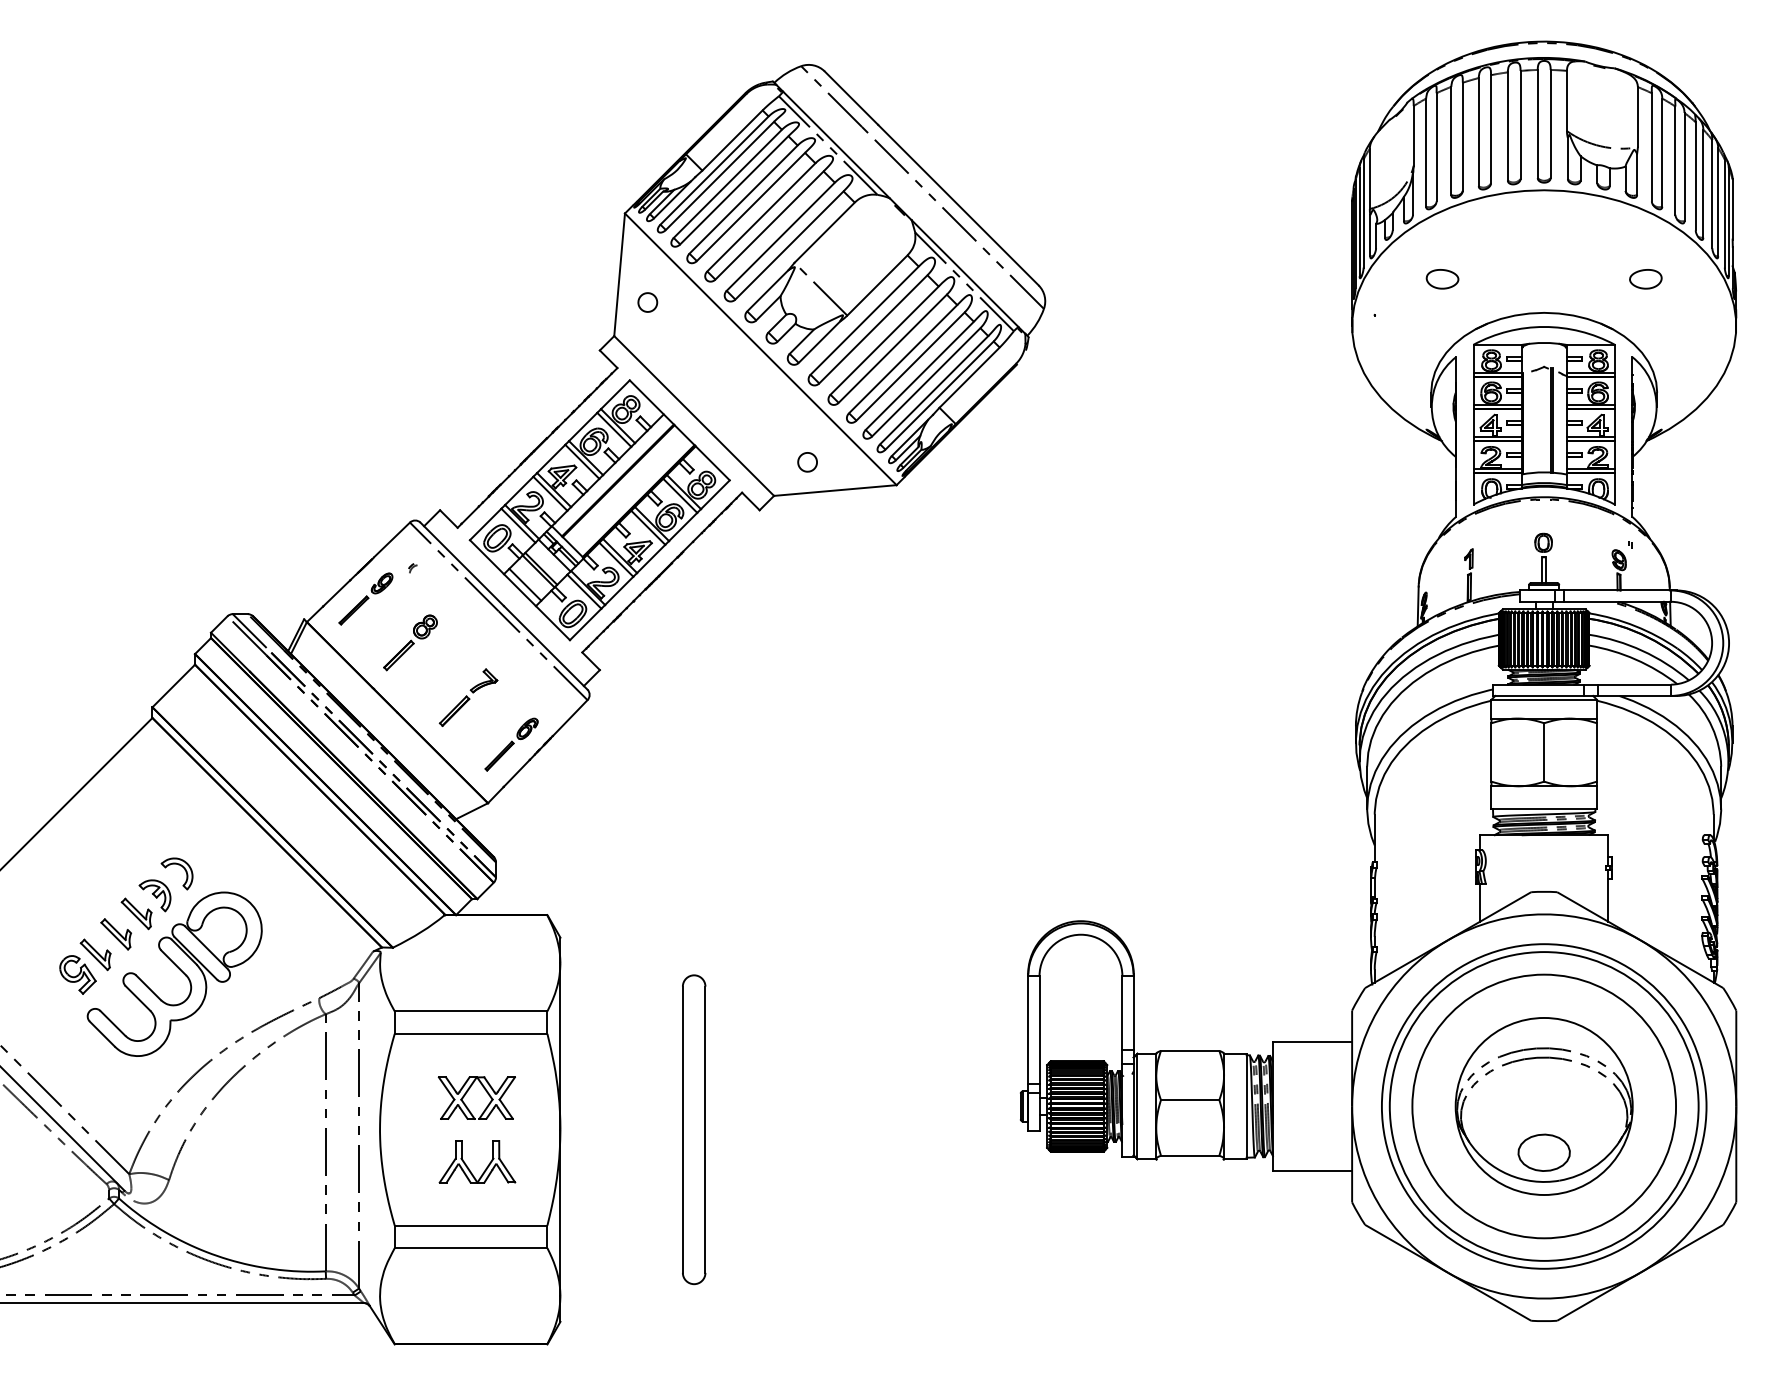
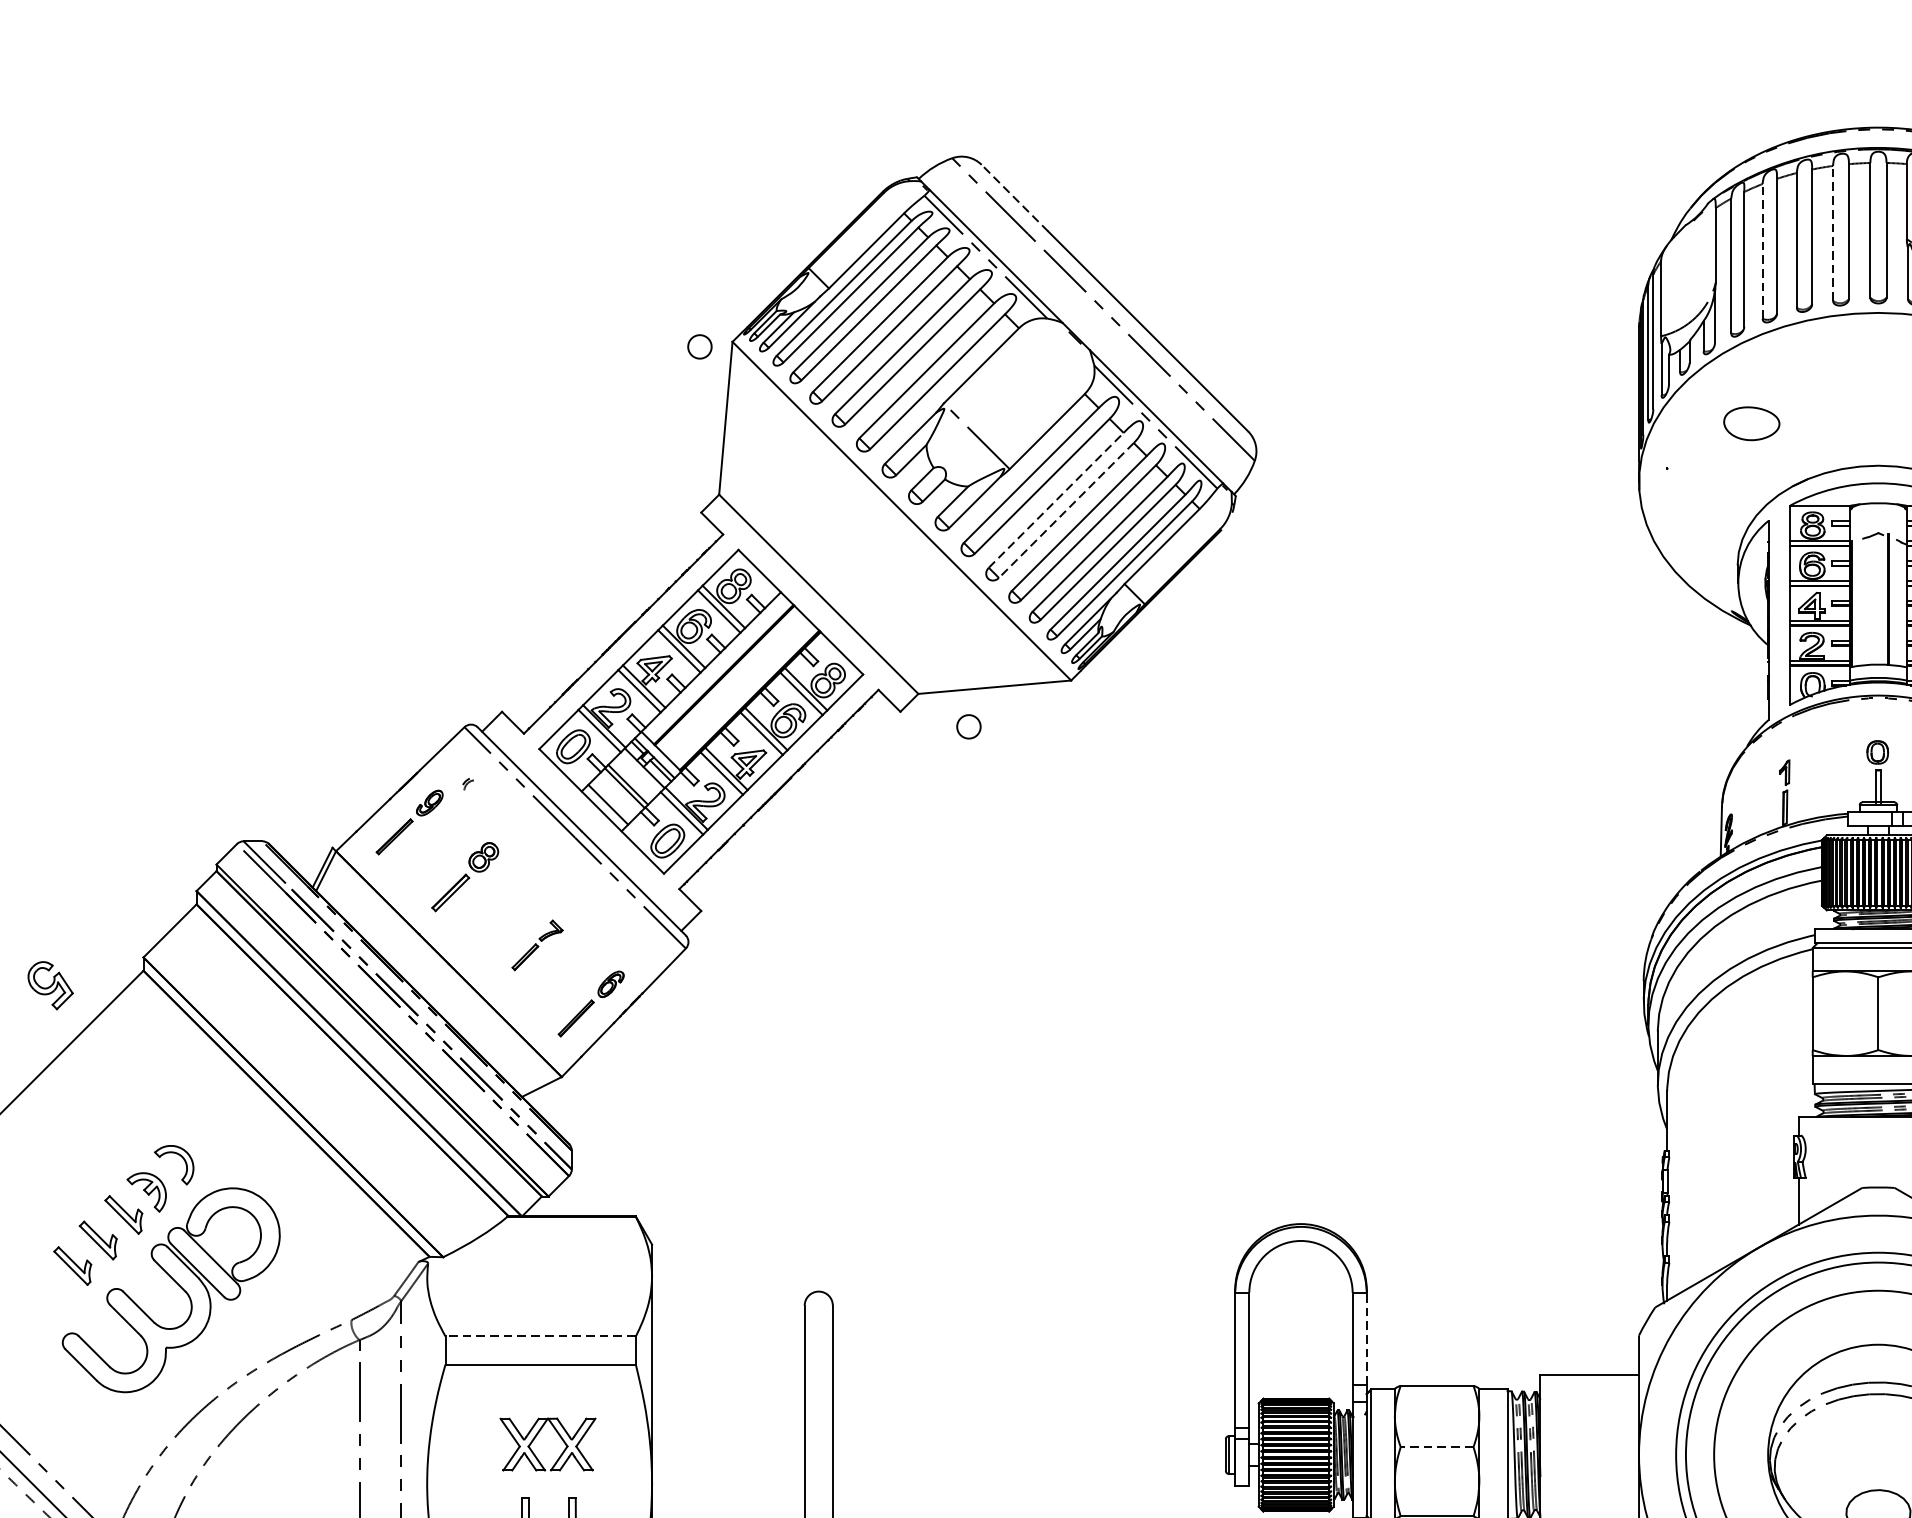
line: (851, 98) -> (1014, 198), solid -> dashed
line: (1507, 125) -> (1832, 232), solid -> dashed
line: (1451, 140) -> (1762, 250), solid -> dashed
part: (1442, 279) -> (1751, 424), size x1.4
part: (647, 302) -> (699, 346), moved
line: (884, 340) -> (1056, 500), solid -> dashed
line: (892, 349) -> (1066, 511), solid -> dashed
part: (807, 462) -> (968, 727), moved
part: (468, 697) -> (537, 945), size x0.7
part: (77, 974) -> (50, 985), moved
line: (470, 1011) -> (539, 1336), solid -> dashed
line: (1133, 1012) -> (1366, 1337), solid -> dashed
line: (1189, 1100) -> (1436, 1447), solid -> dashed

